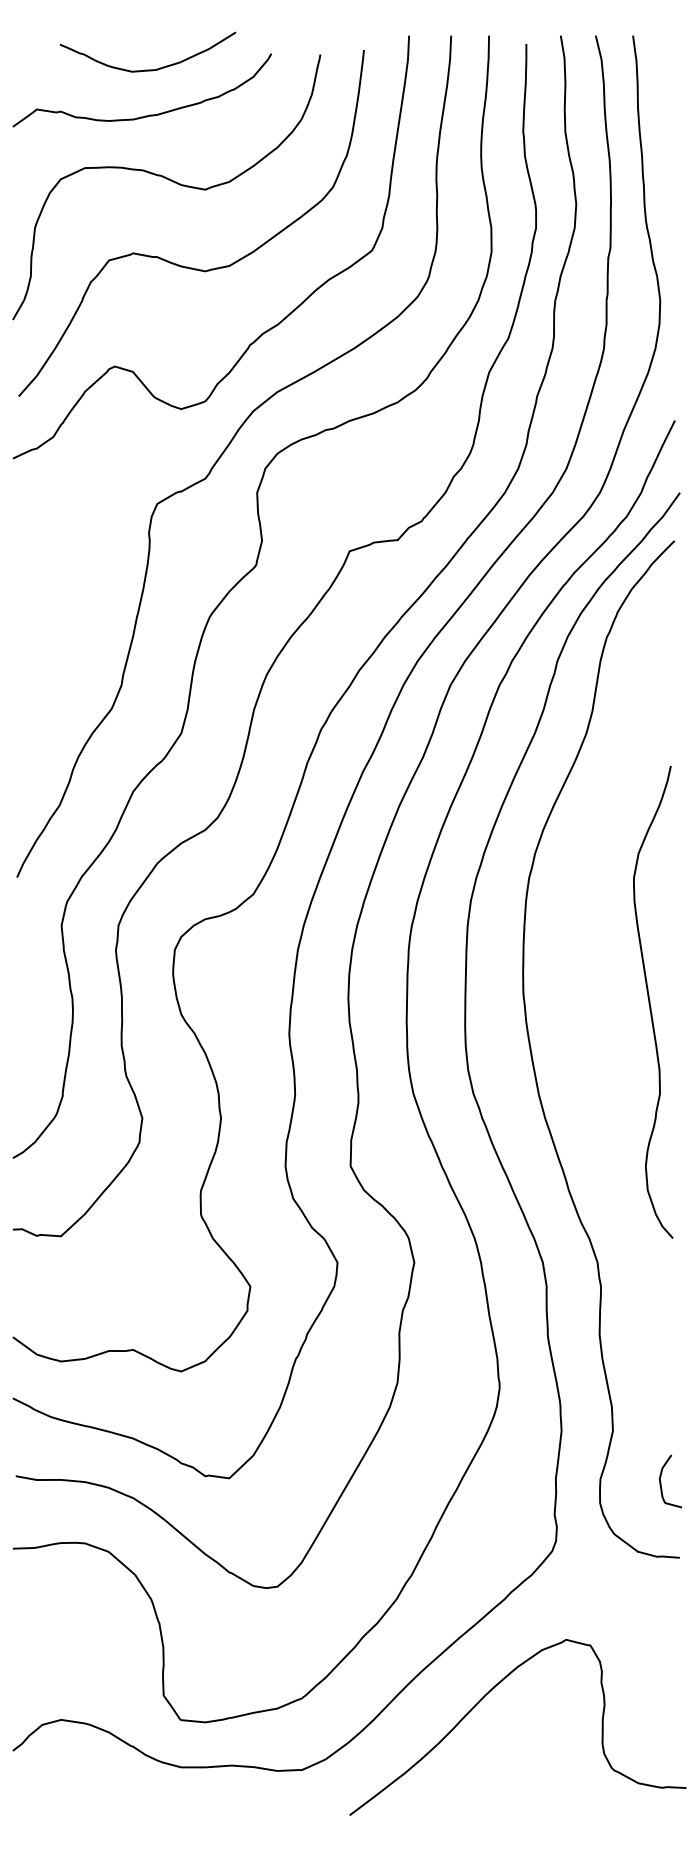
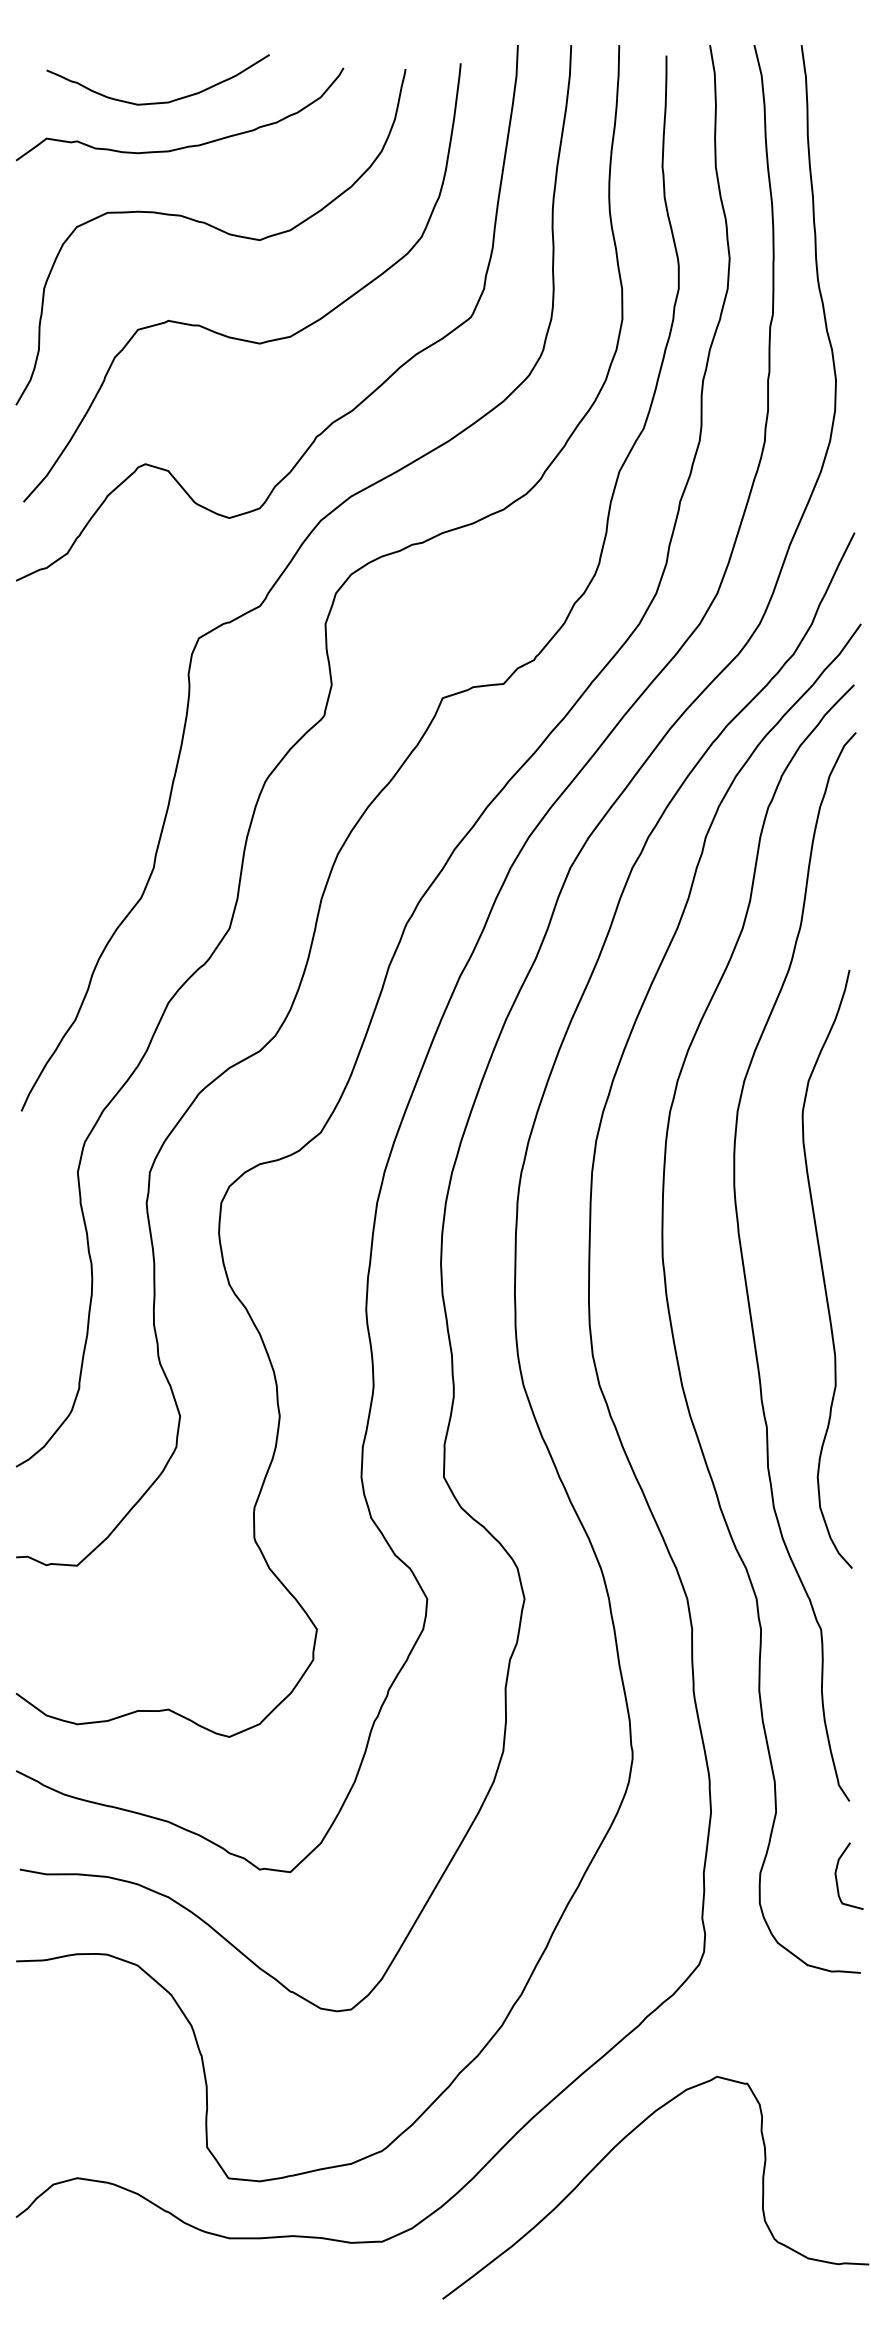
curve: (147, 69) -> (157, 101), moved
curve: (589, 1007) -> (746, 1275), added

